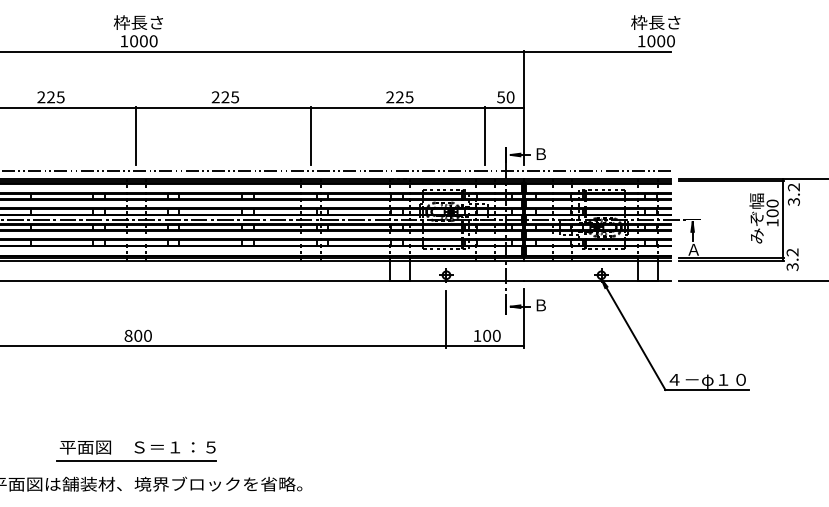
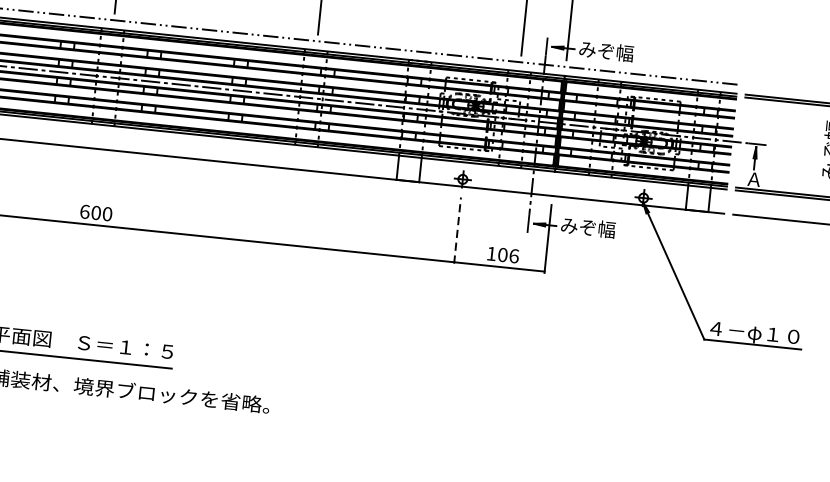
text: (557, 153) -> (606, 50), Ｂ -> みぞ幅
text: (557, 304) -> (588, 226), Ｂ -> みぞ幅
line: (446, 318) -> (457, 229), solid -> dashed
text: (128, 335) -> (84, 211), 800 -> 600
text: (496, 335) -> (513, 255), 100 -> 106

